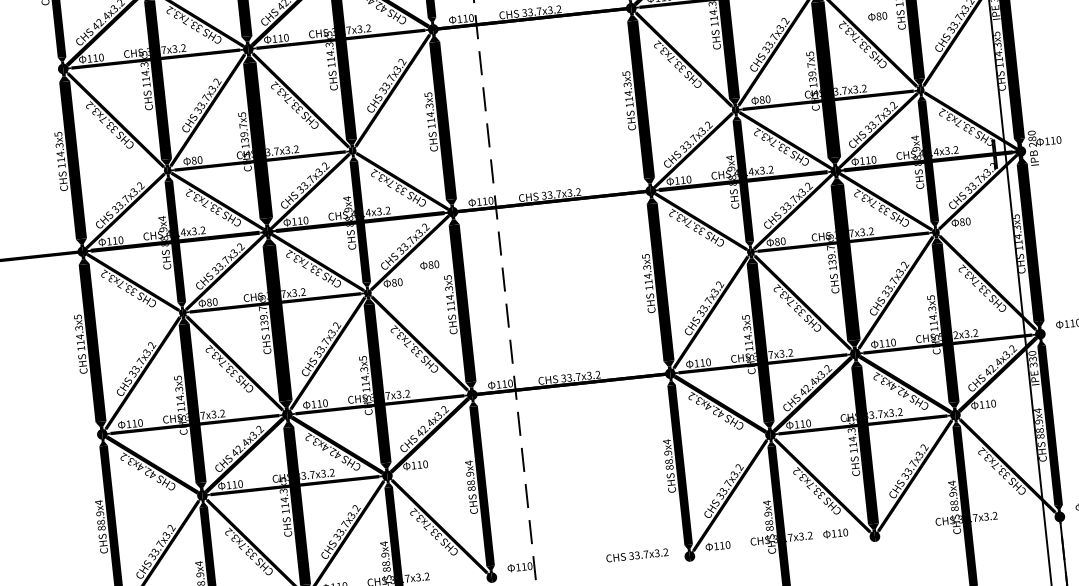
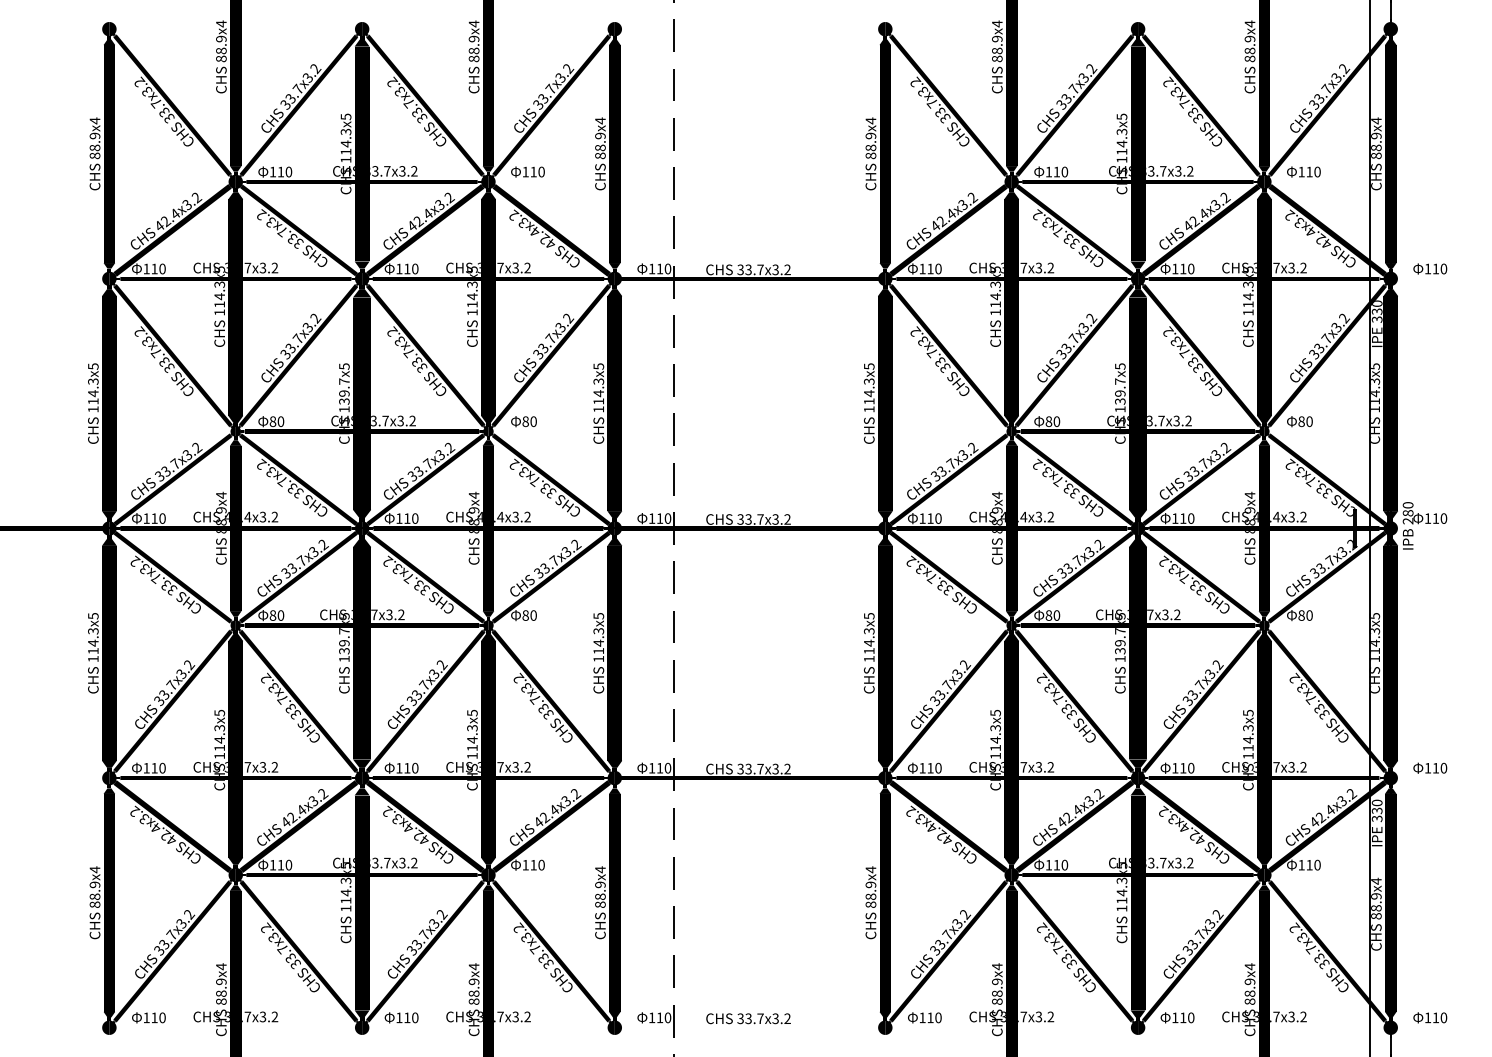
text: (877, 16) -> (1299, 421), moved
text: (429, 265) -> (523, 421), moved
text: (948, 336) -> (1266, 767), 50.2x3.2 -> 33.7x3.2
text: (835, 533) -> (1177, 1017), moved
text: (637, 555) -> (748, 1018), moved

